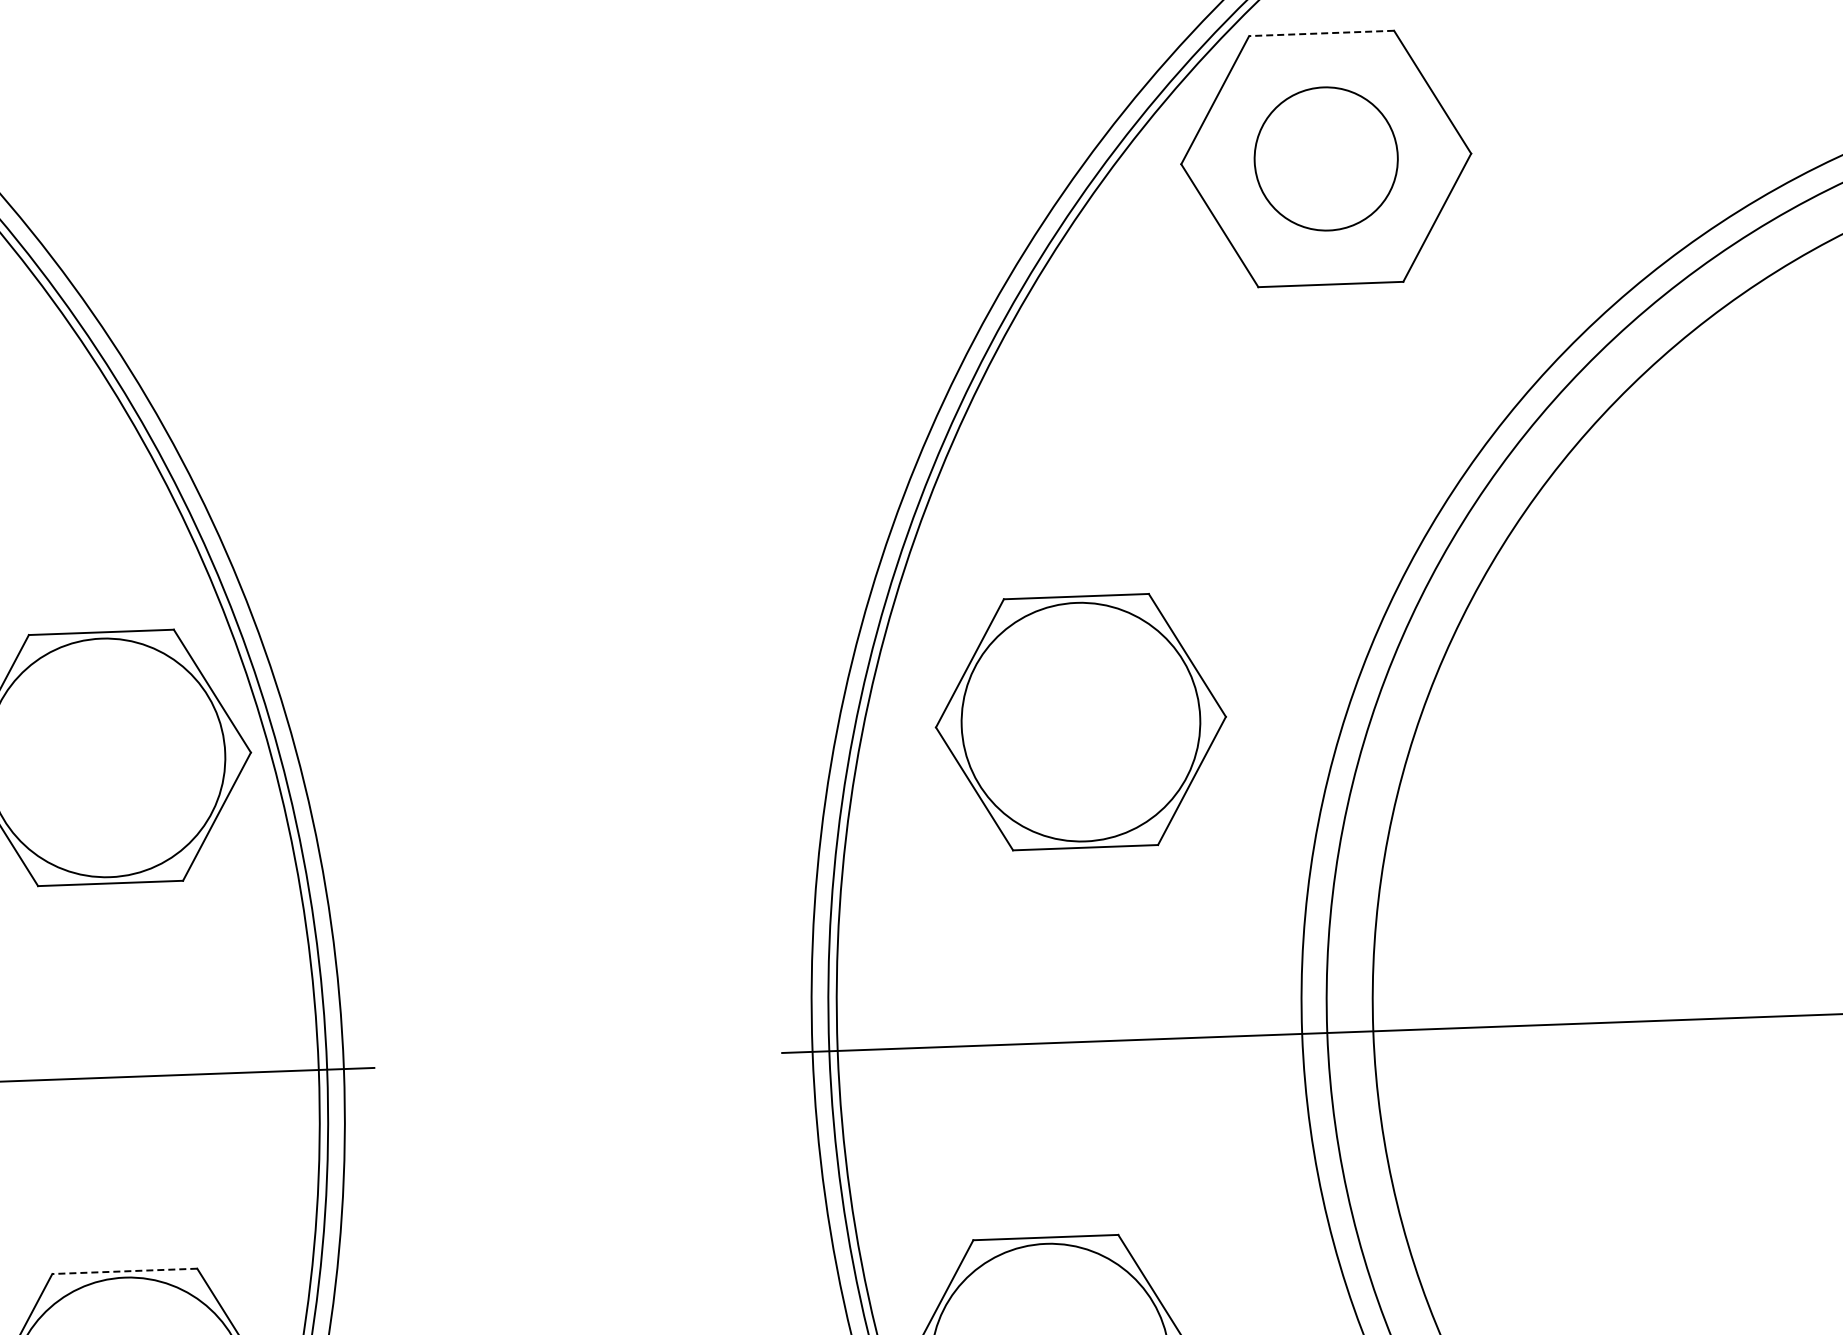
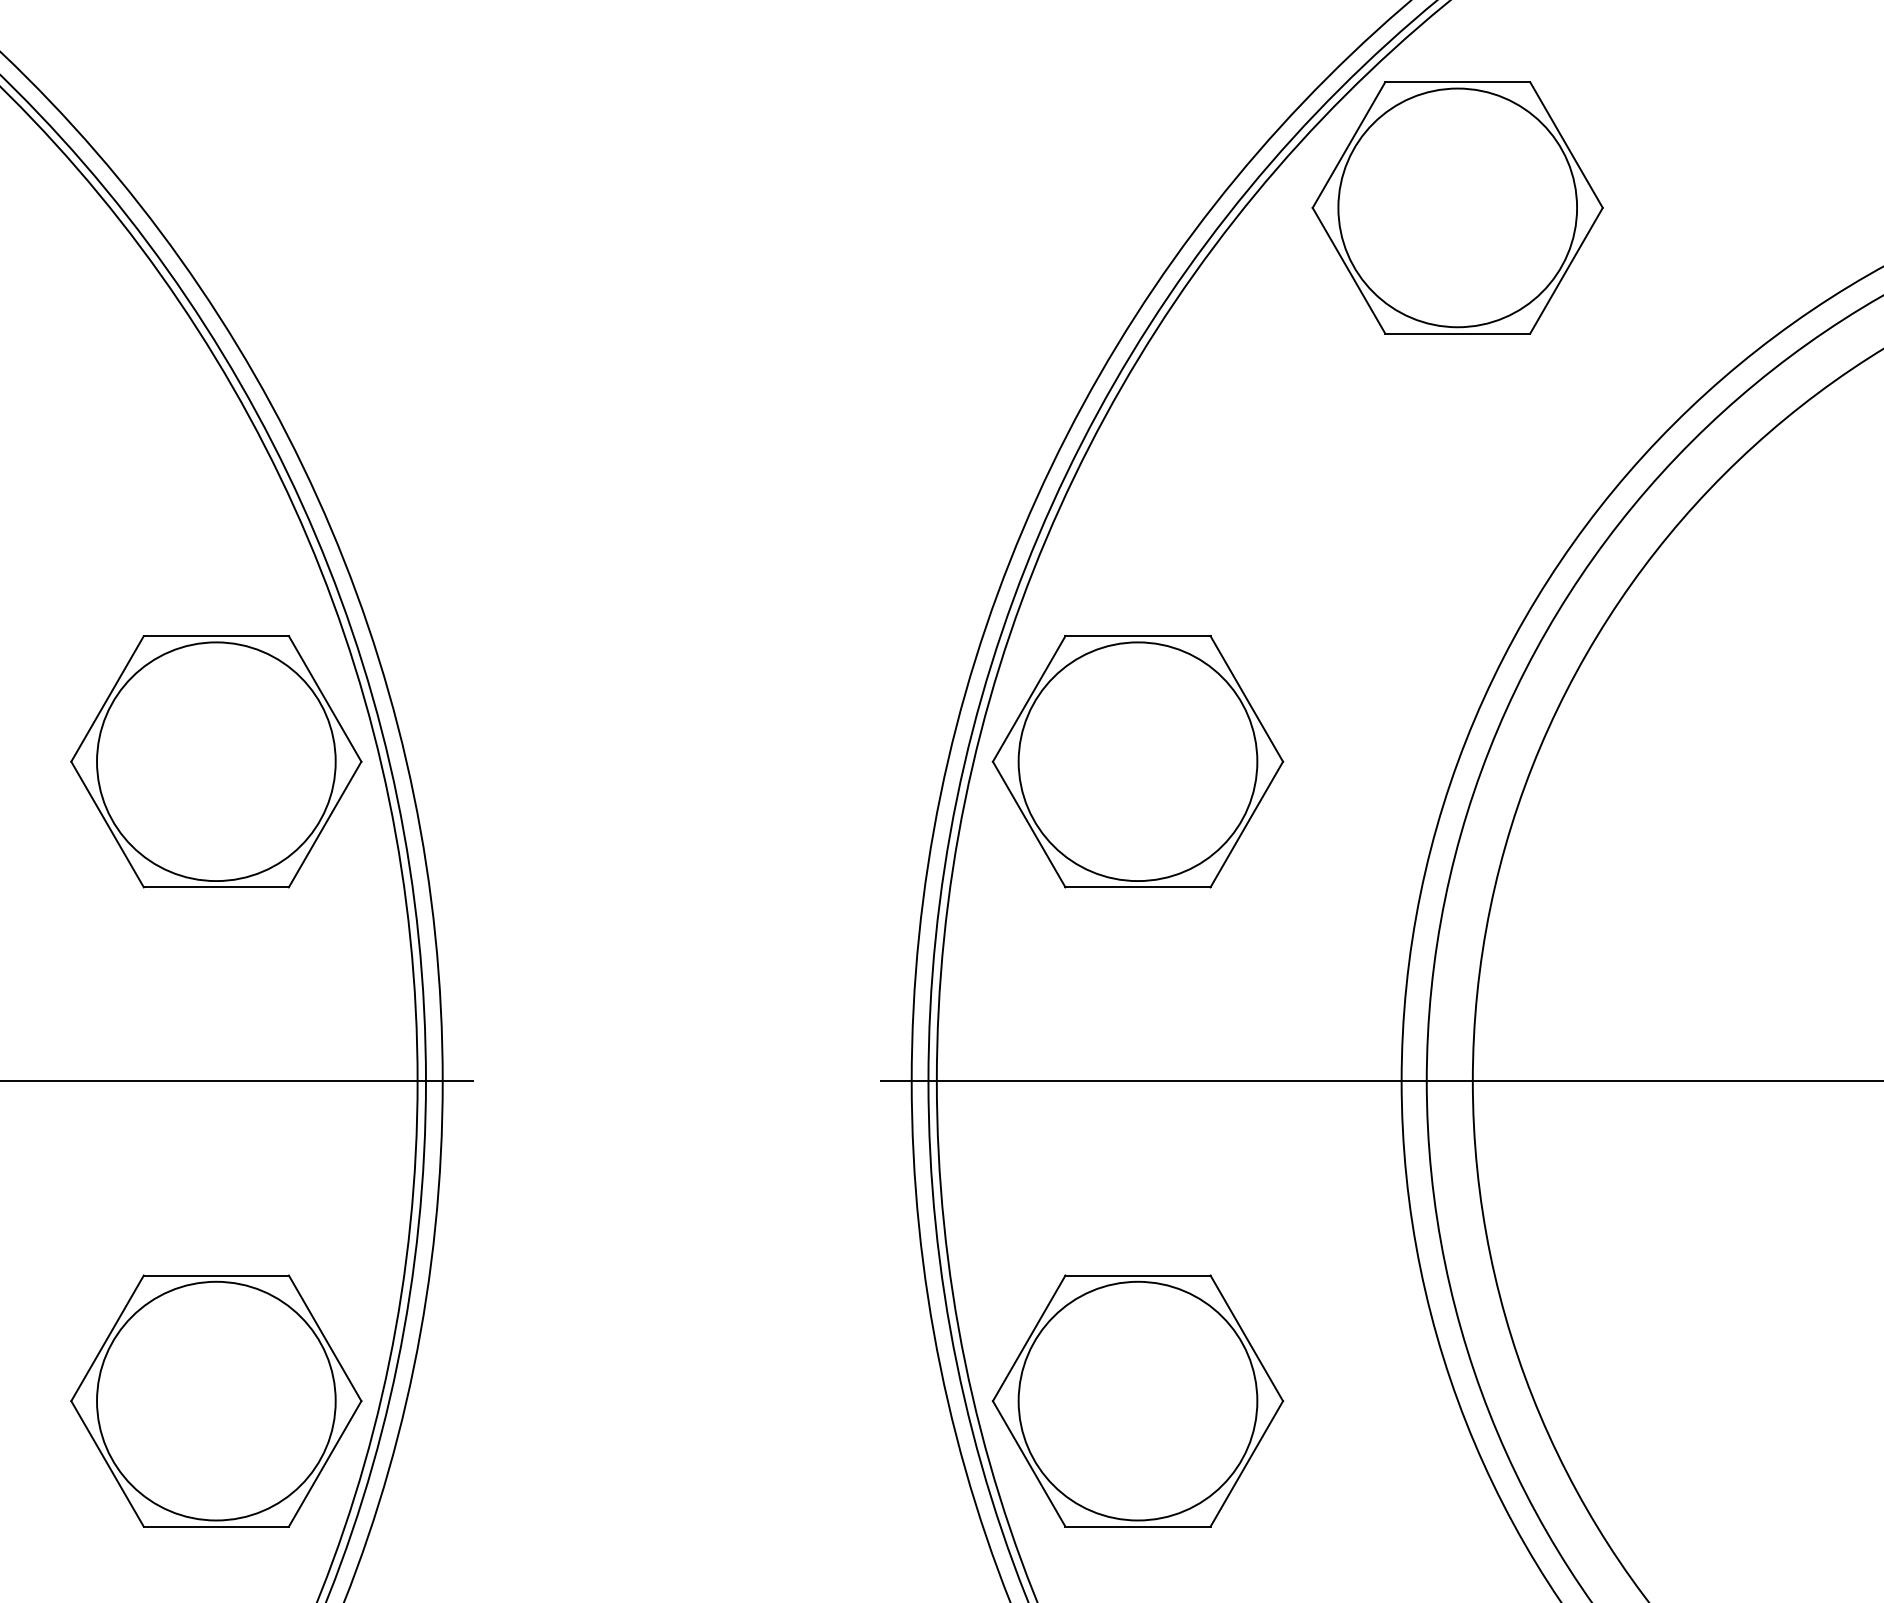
line: (1321, 33) -> (1457, 82), dashed -> solid
circle: (1325, 158) -> (1457, 207), size x1.67
part: (1080, 721) -> (1137, 761), moved
line: (124, 1271) -> (216, 1275), dashed -> solid

